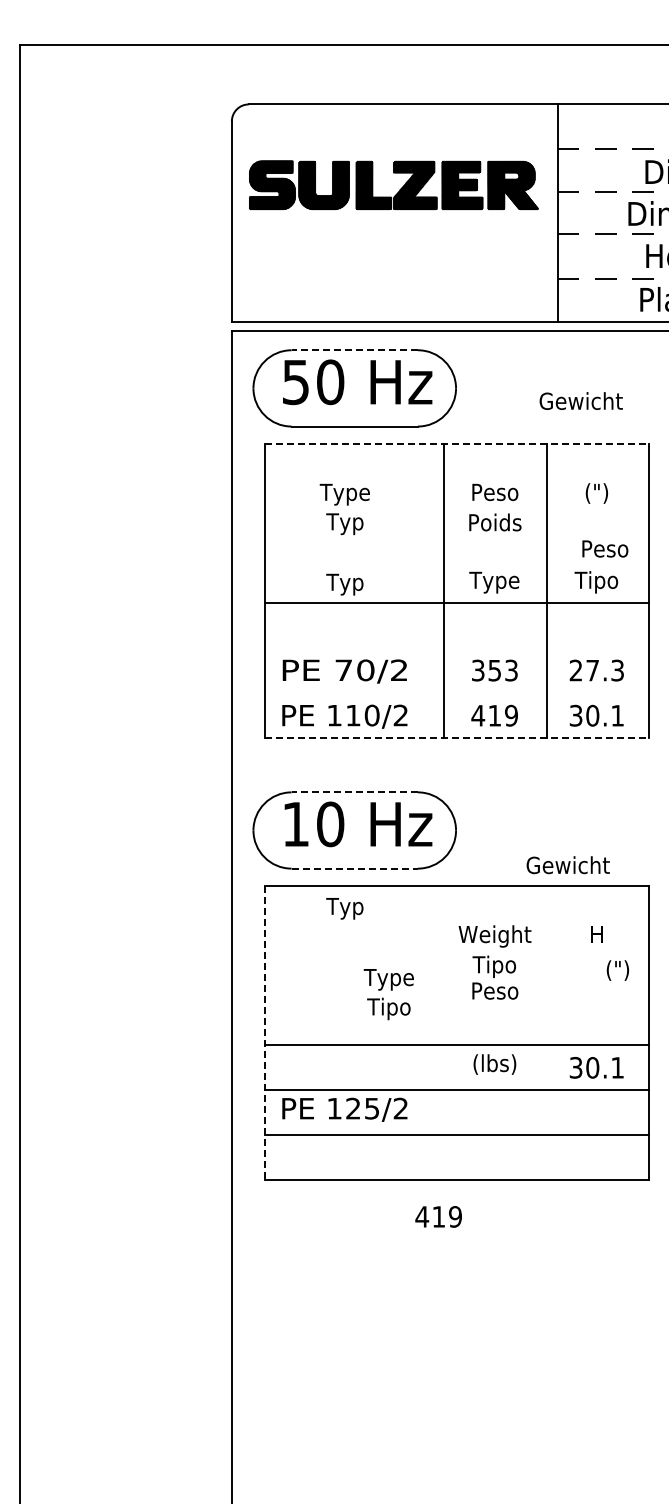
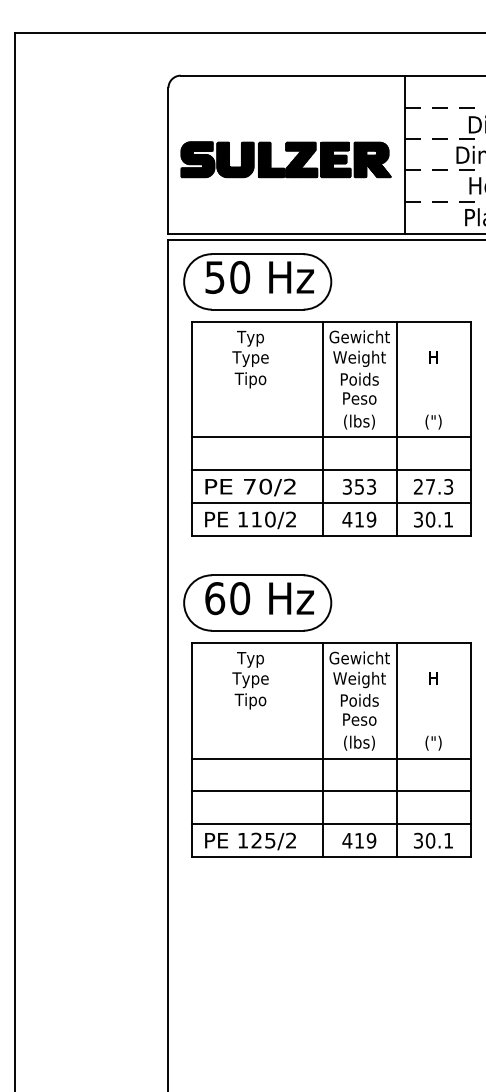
part: (399, 189) -> (290, 162), moved
line: (354, 350) -> (257, 254), dashed -> solid
text: (580, 400) -> (359, 336), moved
line: (456, 444) -> (331, 322), dashed -> solid
text: (596, 493) -> (433, 358), (") -> H
text: (494, 494) -> (359, 358), Peso -> Weight
text: (344, 523) -> (250, 380), Typ -> Tipo
text: (605, 548) -> (359, 398), moved
text: (494, 582) -> (359, 422), Type -> (lbs)
text: (596, 582) -> (433, 422), Tipo -> (")
text: (344, 584) -> (250, 338), moved
line: (456, 647) -> (331, 470), added
line: (456, 692) -> (331, 502), added
line: (456, 738) -> (331, 536), dashed -> solid
line: (354, 792) -> (257, 575), dashed -> solid
text: (295, 824) -> (214, 598), 10 -> 60
text: (567, 865) -> (359, 658), moved
line: (355, 868) -> (258, 630), dashed -> solid
text: (495, 966) -> (359, 701), Tipo -> Poids
text: (617, 970) -> (433, 743), moved
text: (388, 994) -> (250, 690), moved
line: (264, 1033) -> (192, 750), dashed -> solid
line: (444, 1033) -> (322, 750), added
line: (546, 1033) -> (396, 750), added
text: (494, 1064) -> (359, 743), moved
text: (596, 1067) -> (433, 840), moved
text: (344, 1109) -> (250, 841), moved
text: (438, 1216) -> (359, 840), moved

